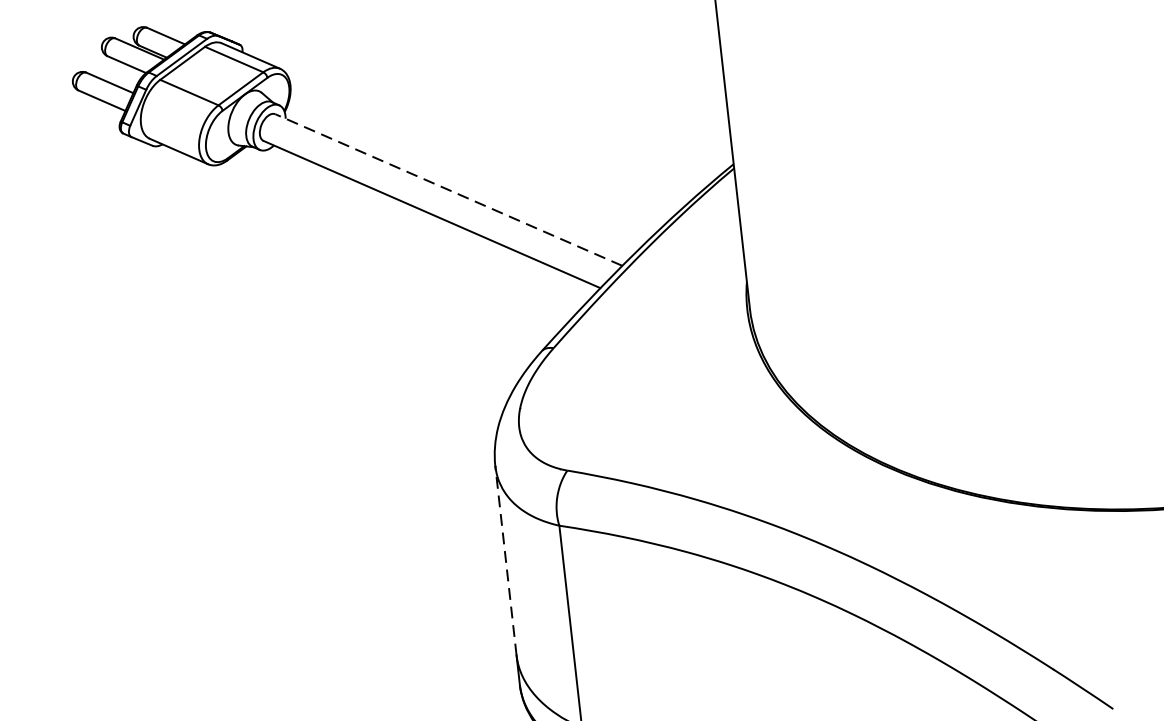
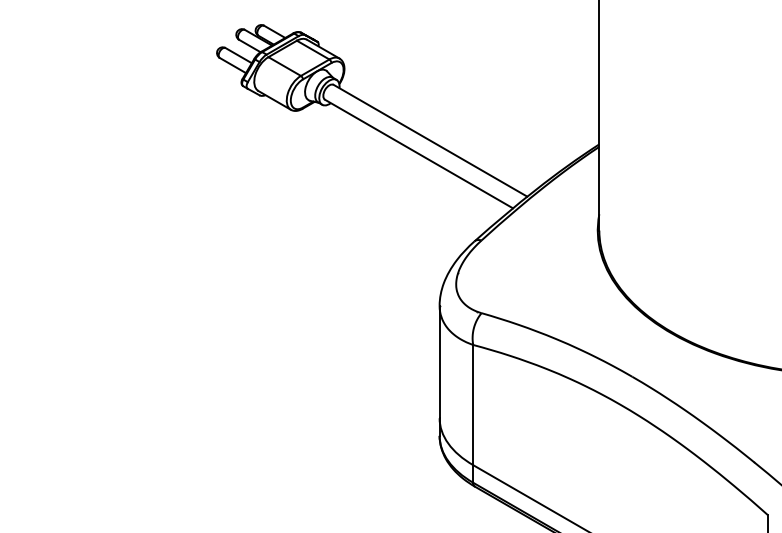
line: (448, 189) -> (430, 140), dashed -> solid
line: (505, 559) -> (439, 361), dashed -> solid

